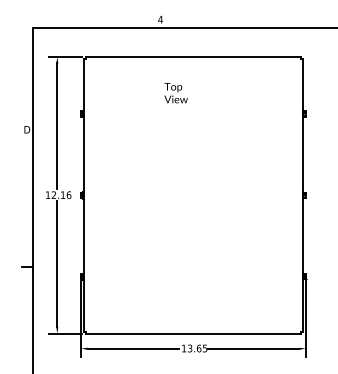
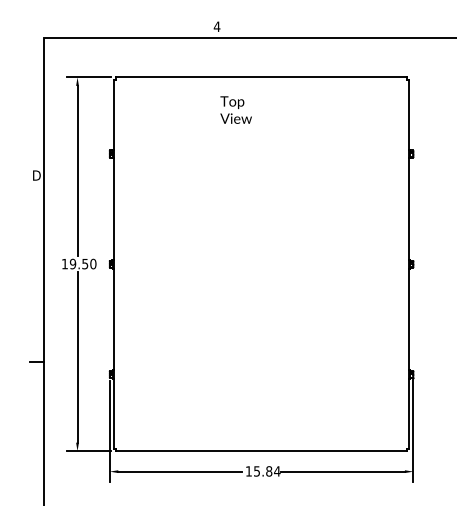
text: (175, 92) -> (235, 109), moved
text: (61, 194) -> (82, 263), 12.16 -> 19.50
text: (197, 348) -> (267, 471), 13.65 -> 15.84

